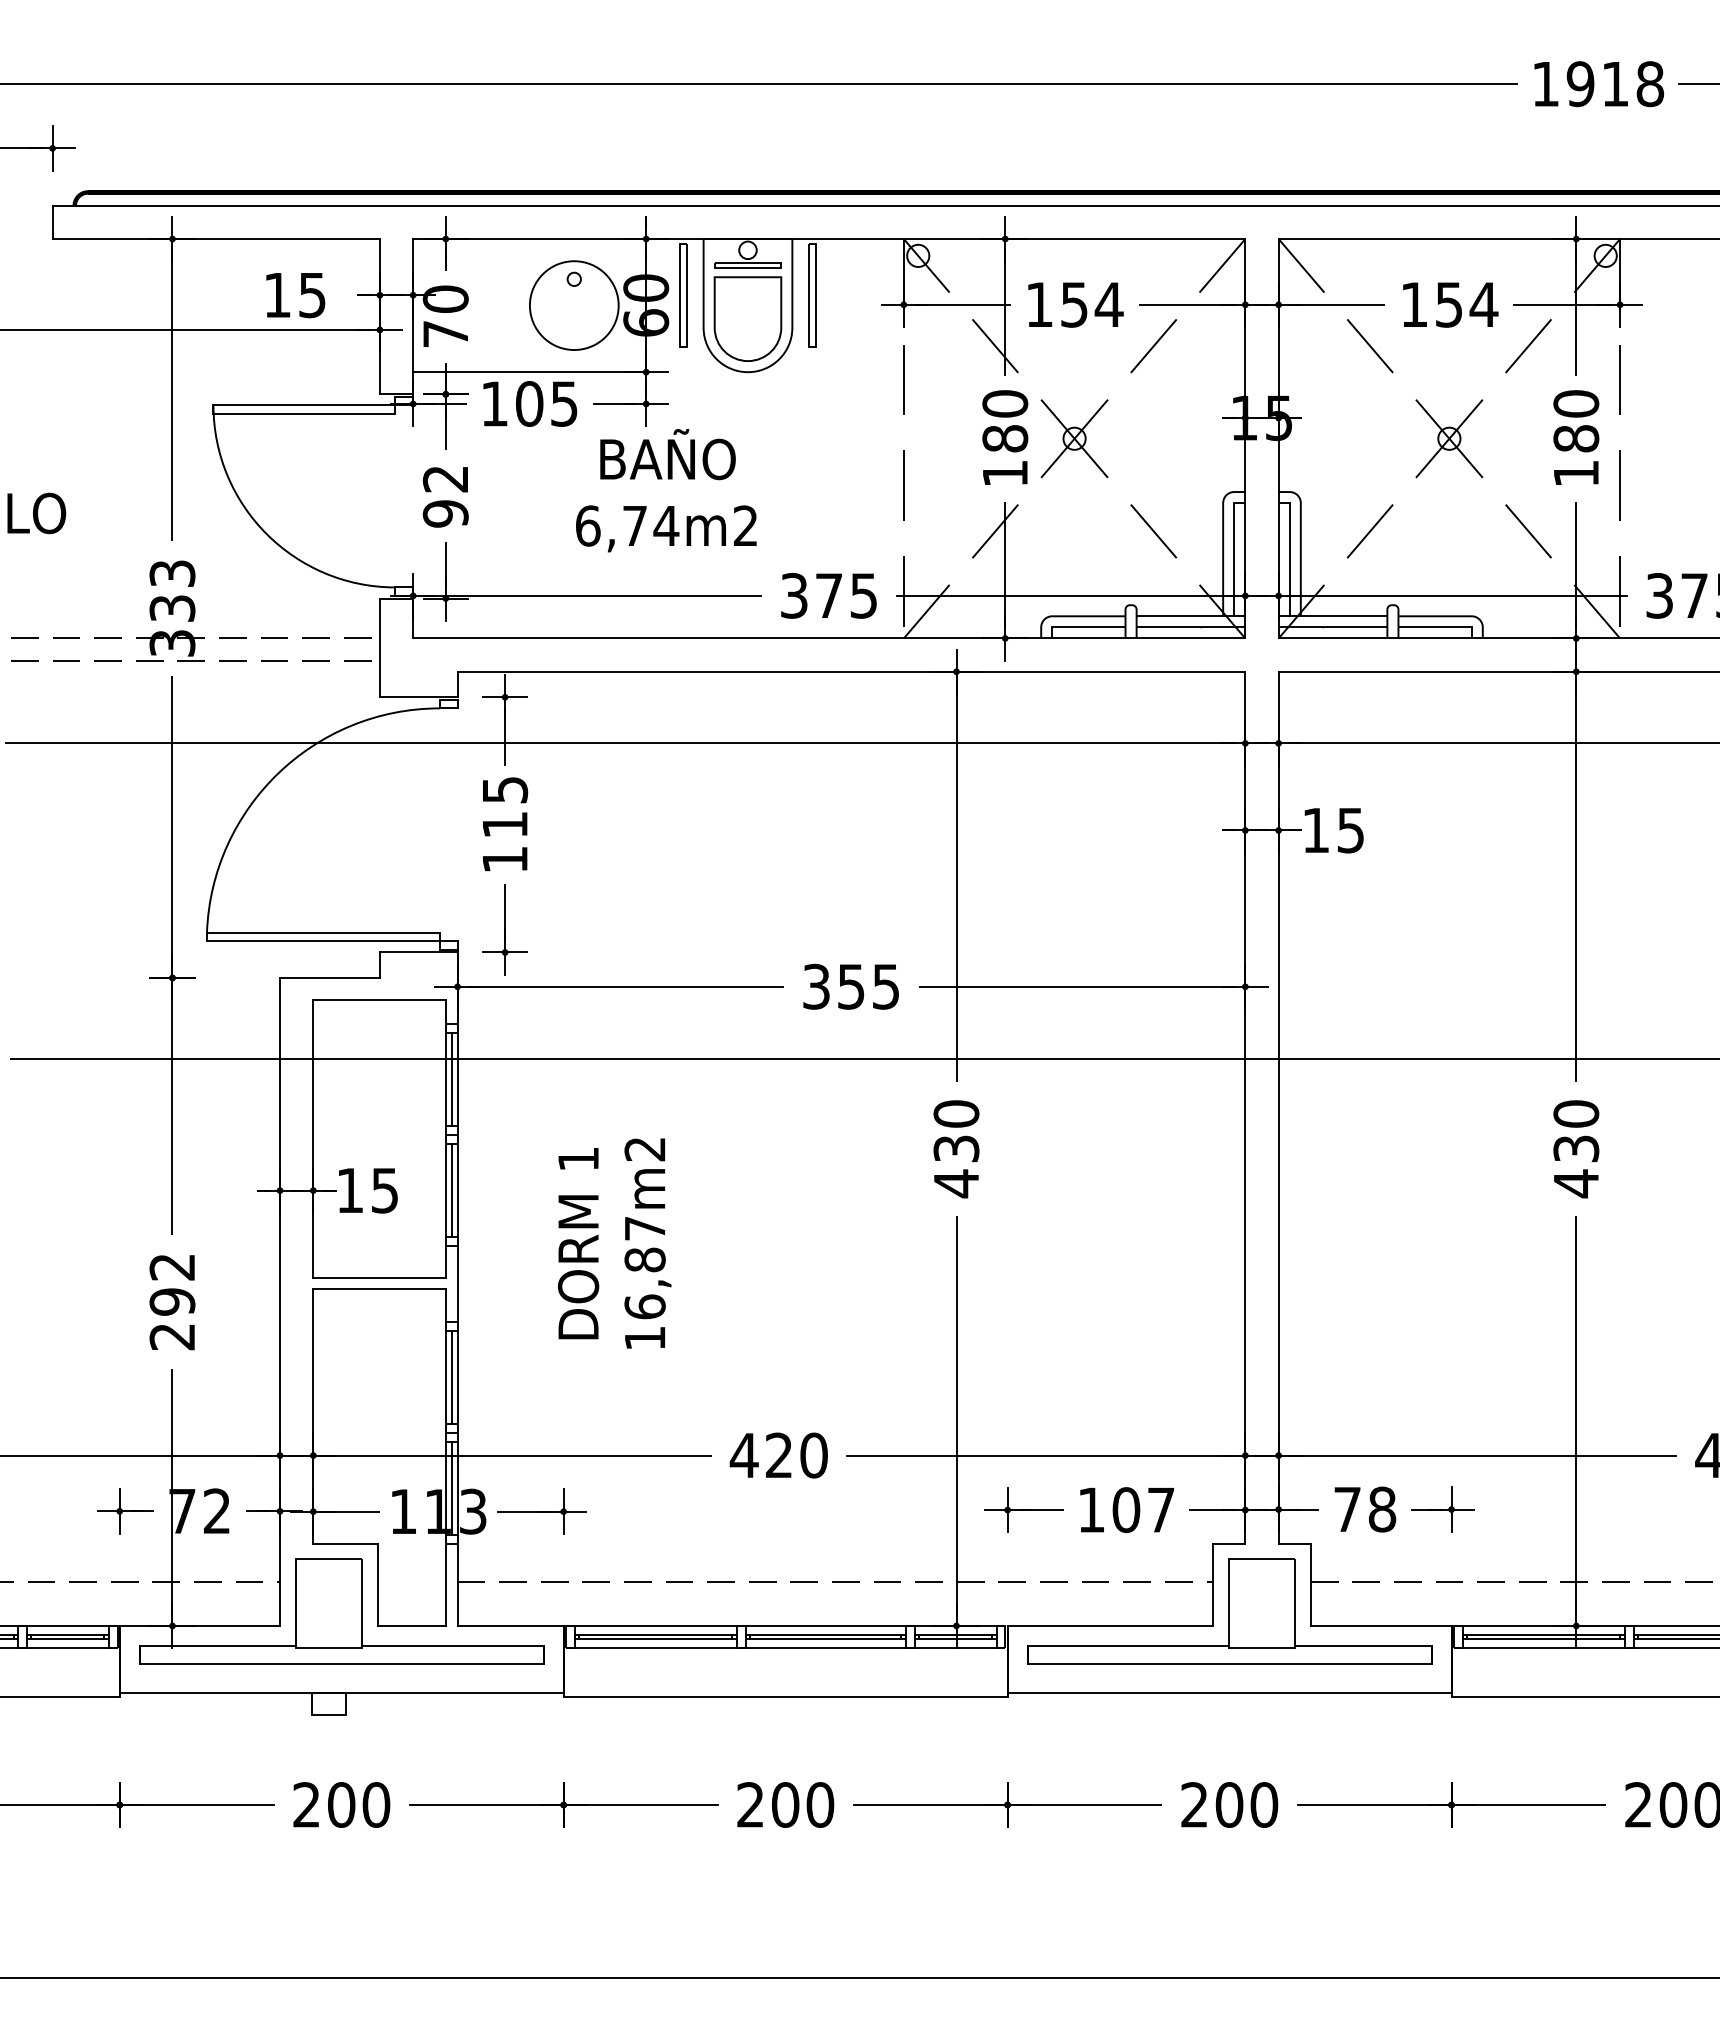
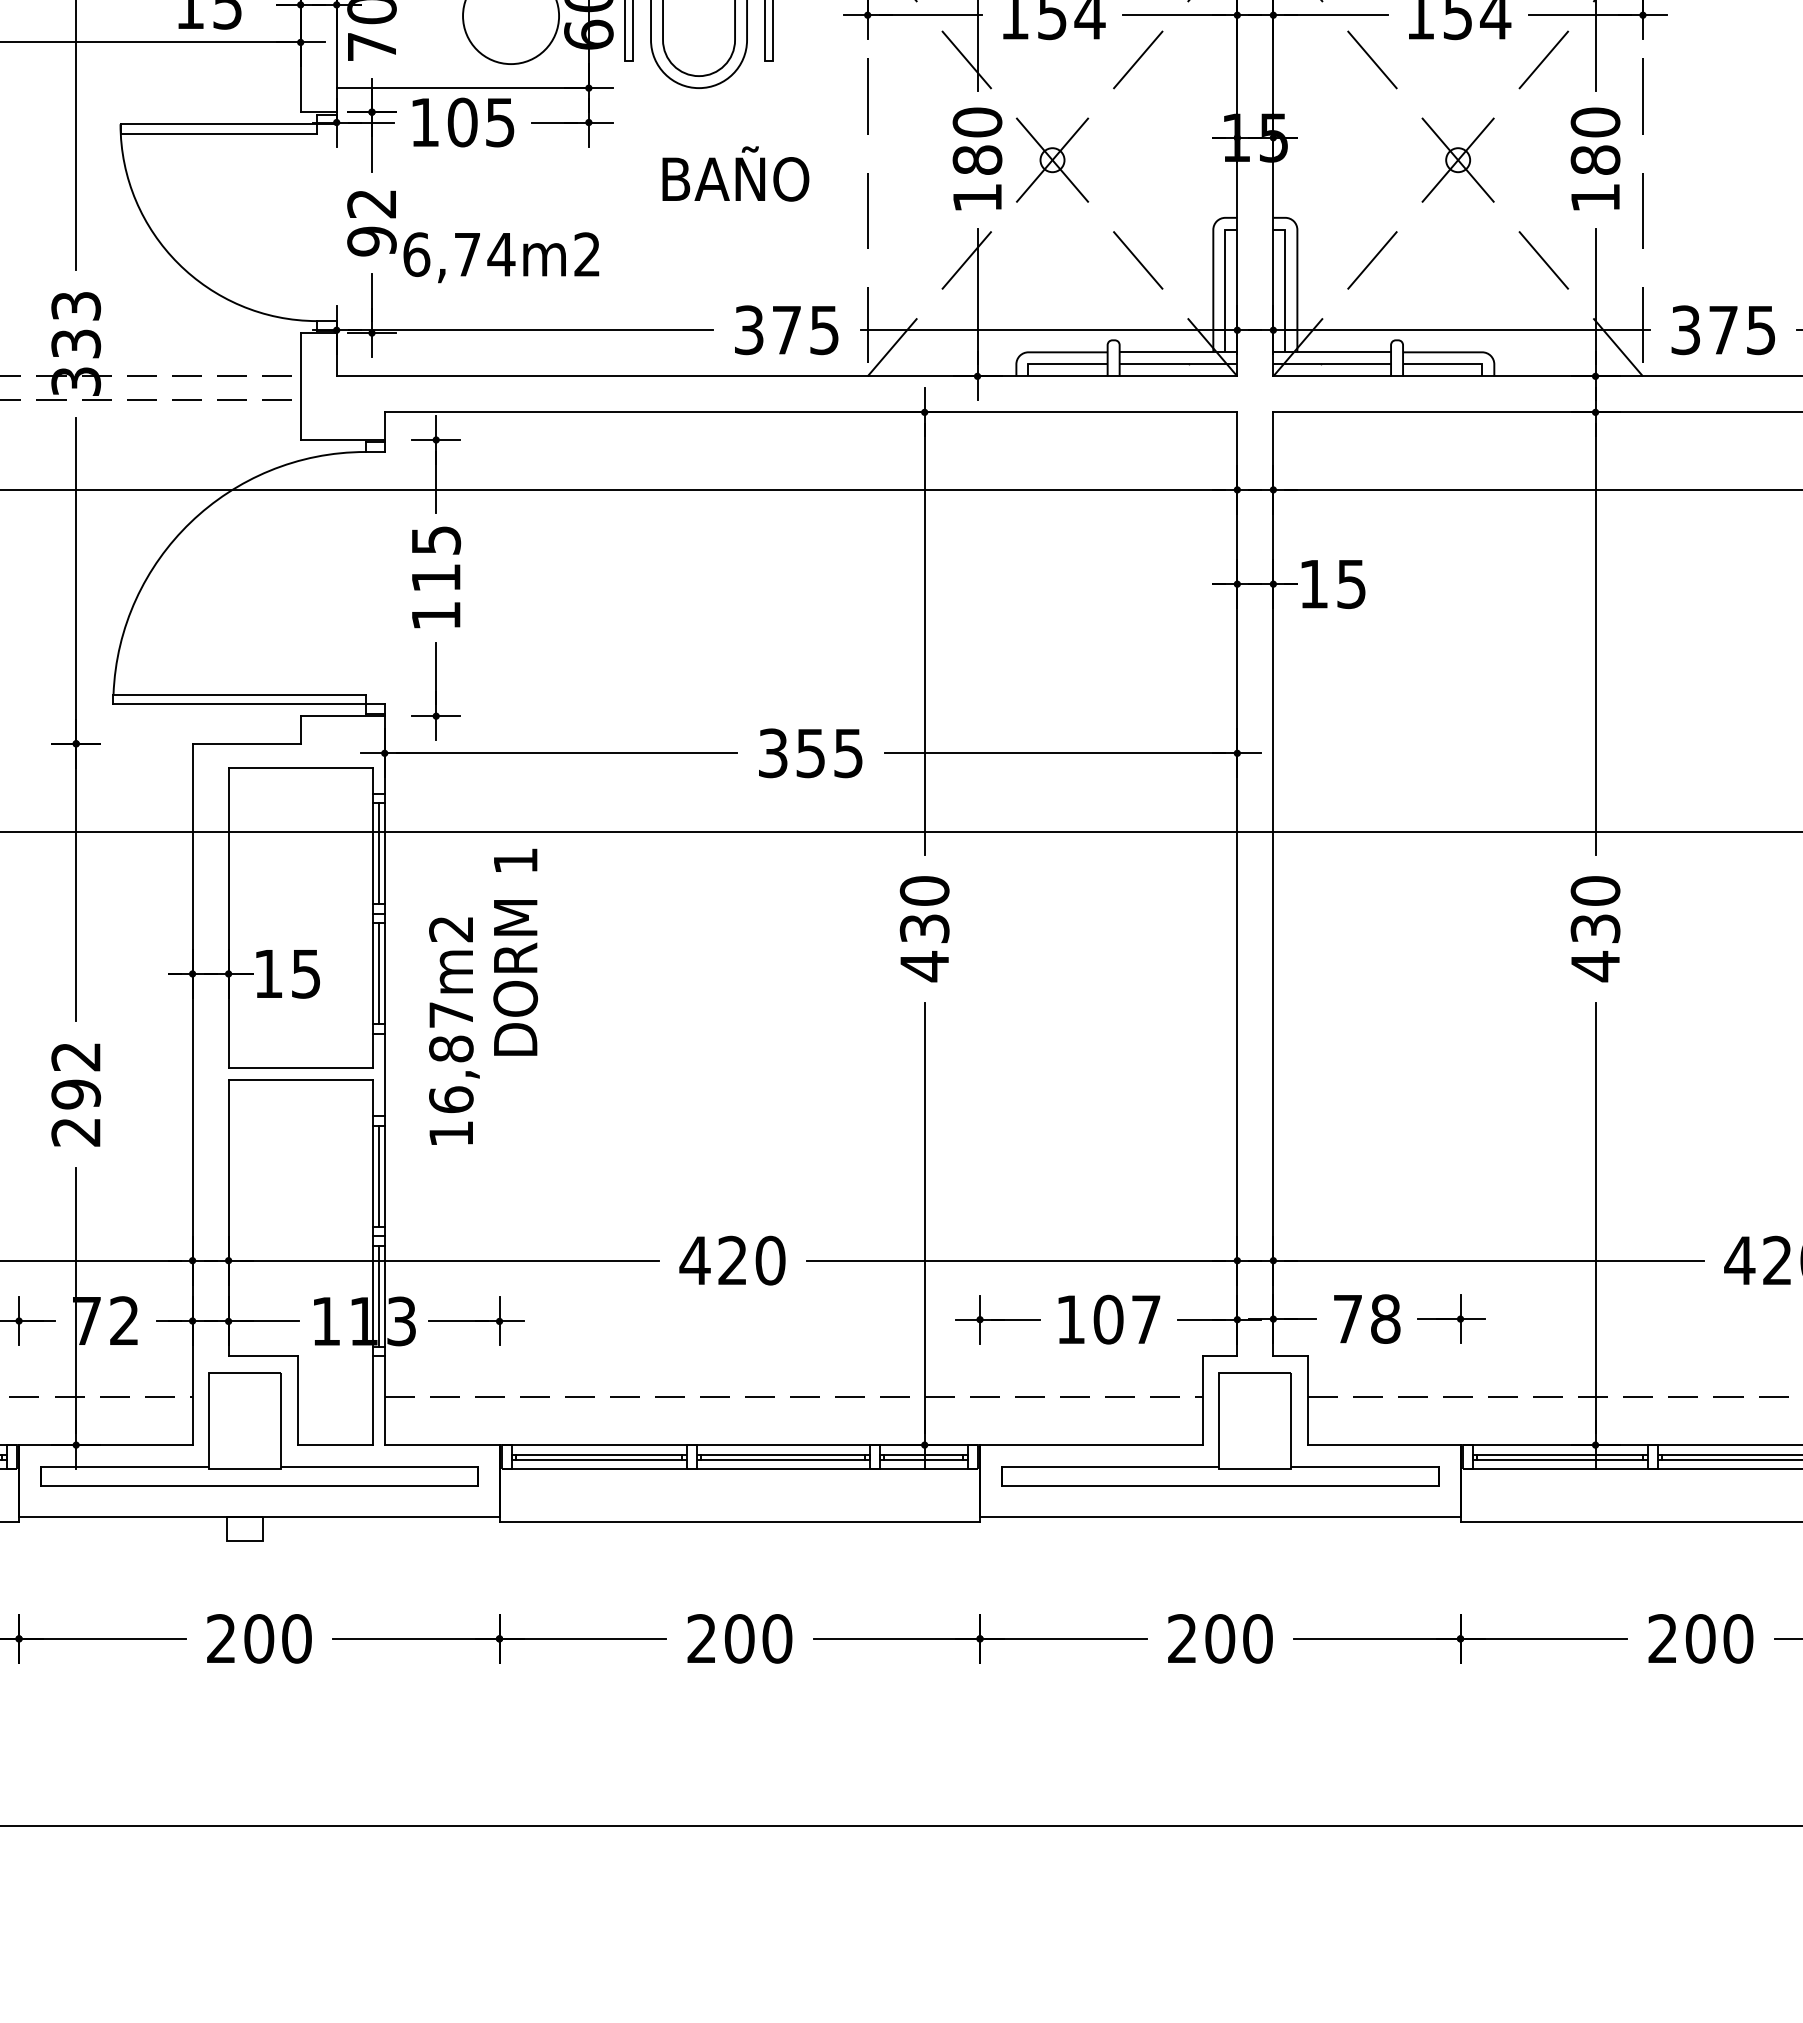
text: (667, 454) -> (735, 173), moved
text: (666, 528) -> (501, 257), moved
text: (578, 1243) -> (515, 952), moved
text: (647, 1243) -> (453, 1031), moved

